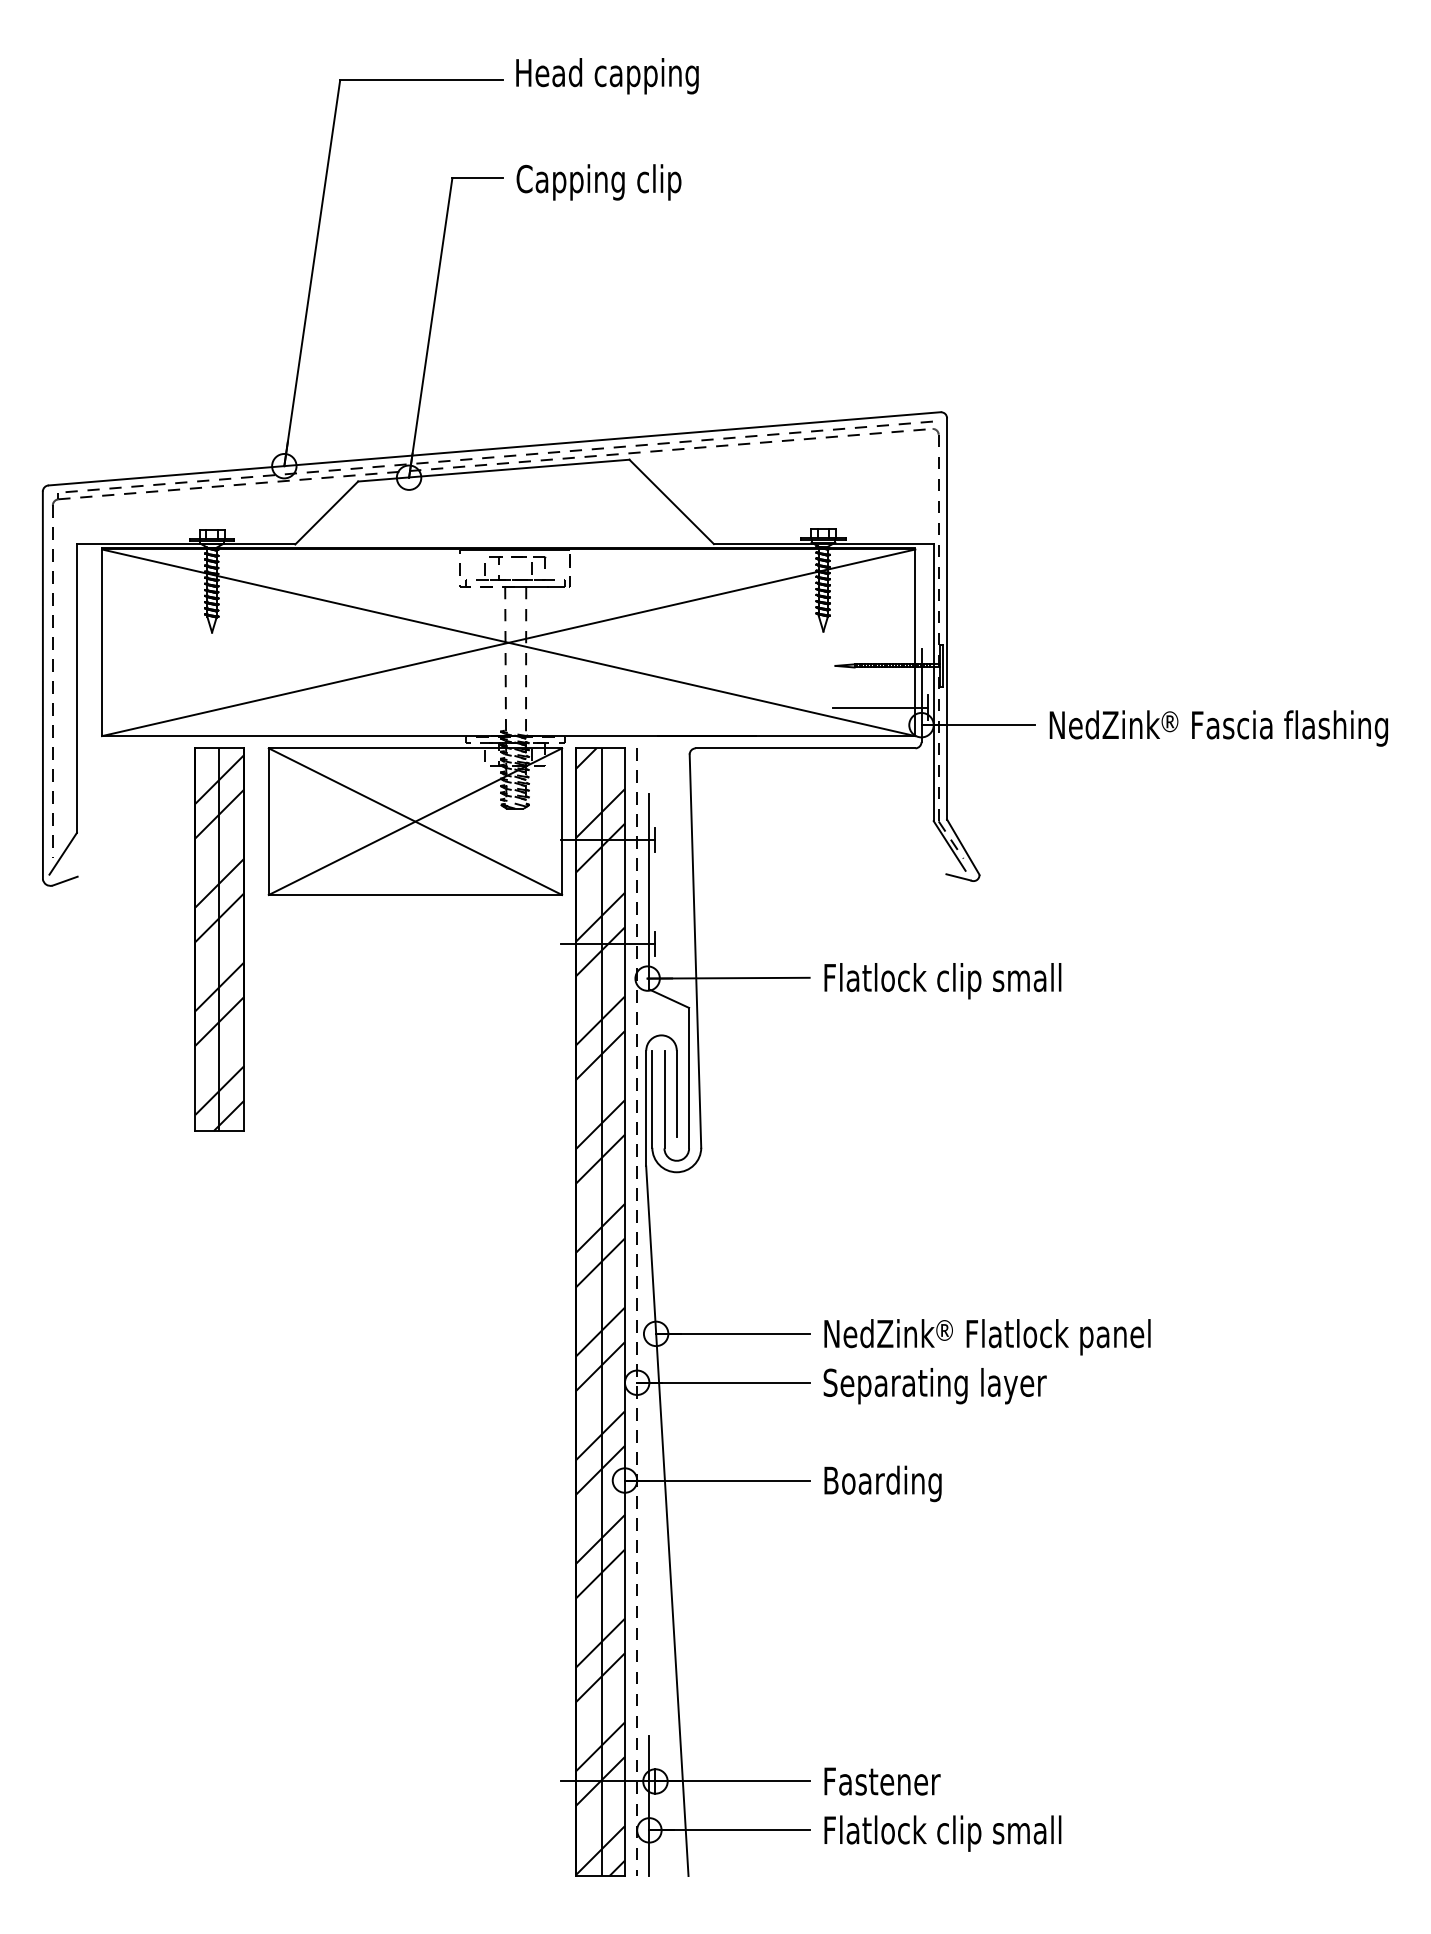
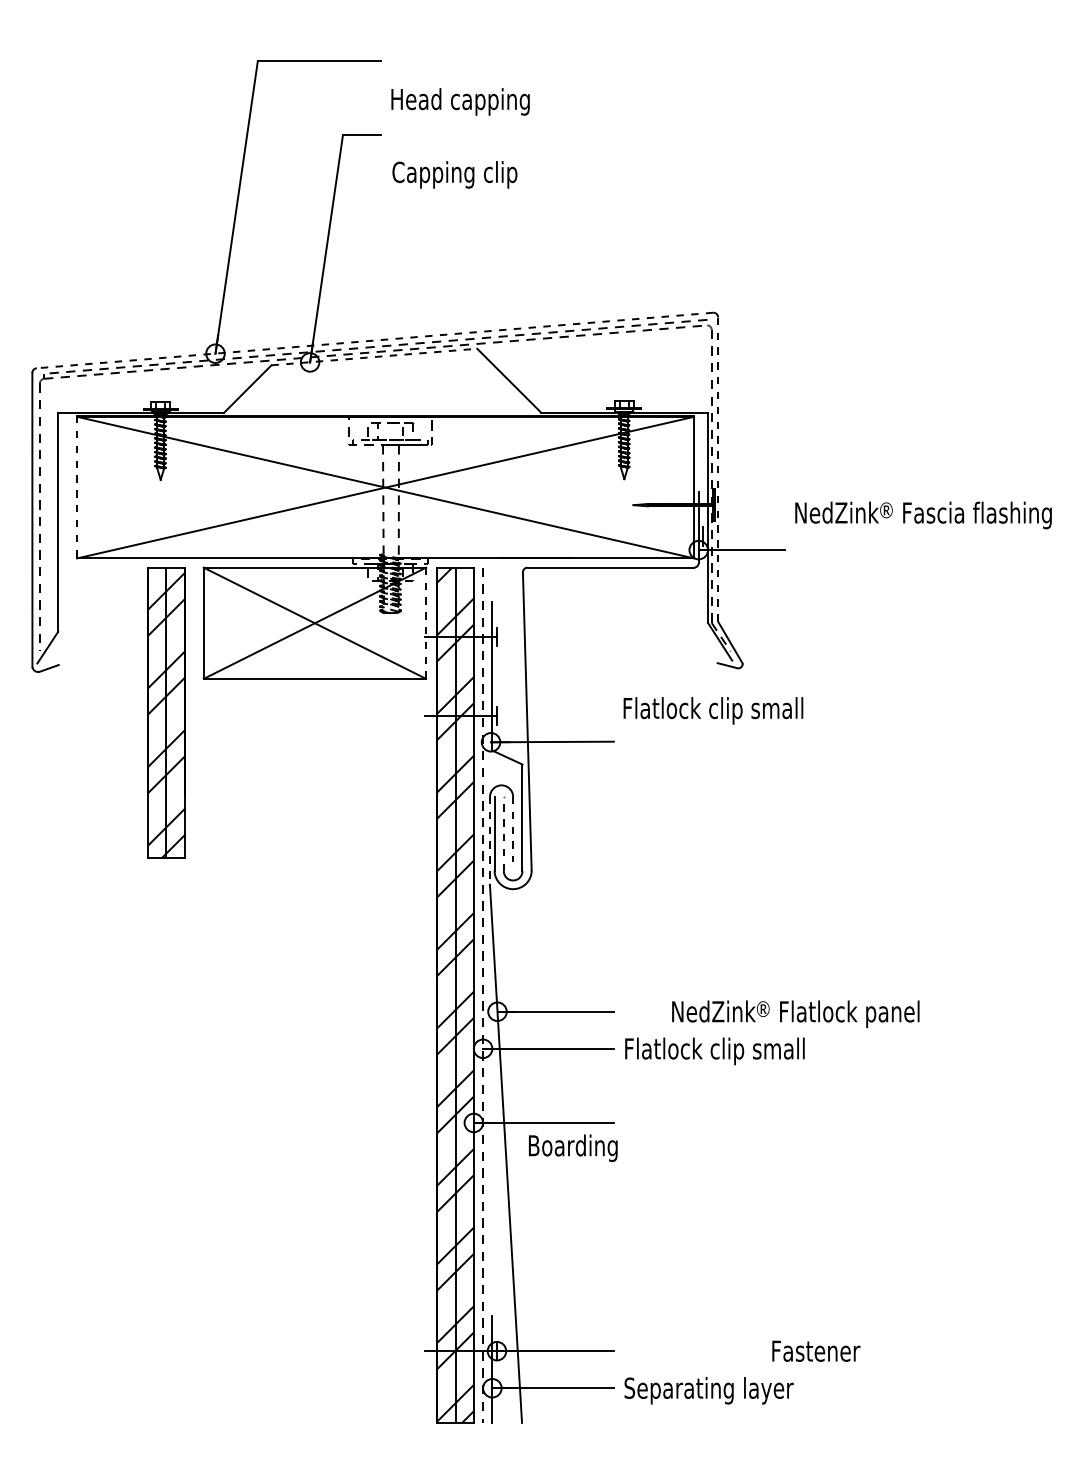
text: (607, 76) -> (460, 102), moved
text: (598, 182) -> (454, 174), moved
line: (494, 448) -> (374, 340), solid -> dashed
line: (494, 470) -> (374, 356), solid -> dashed
line: (947, 619) -> (718, 469), solid -> dashed
line: (102, 642) -> (77, 487), solid -> dashed
line: (879, 707) -> (666, 536), removed
text: (1218, 728) -> (923, 515), moved
line: (562, 821) -> (426, 623), solid -> dashed
text: (942, 981) -> (713, 711), moved
line: (676, 1094) -> (512, 830), solid -> dashed
line: (664, 1099) -> (503, 833), solid -> dashed
line: (646, 1108) -> (490, 840), solid -> dashed
text: (987, 1337) -> (795, 1014), moved
text: (942, 1386) -> (714, 1051), Separating layer -> Flatlock clip small
text: (882, 1483) -> (572, 1147), moved
text: (882, 1781) -> (816, 1351), moved
text: (942, 1833) -> (714, 1390), Flatlock clip small -> Separating layer

